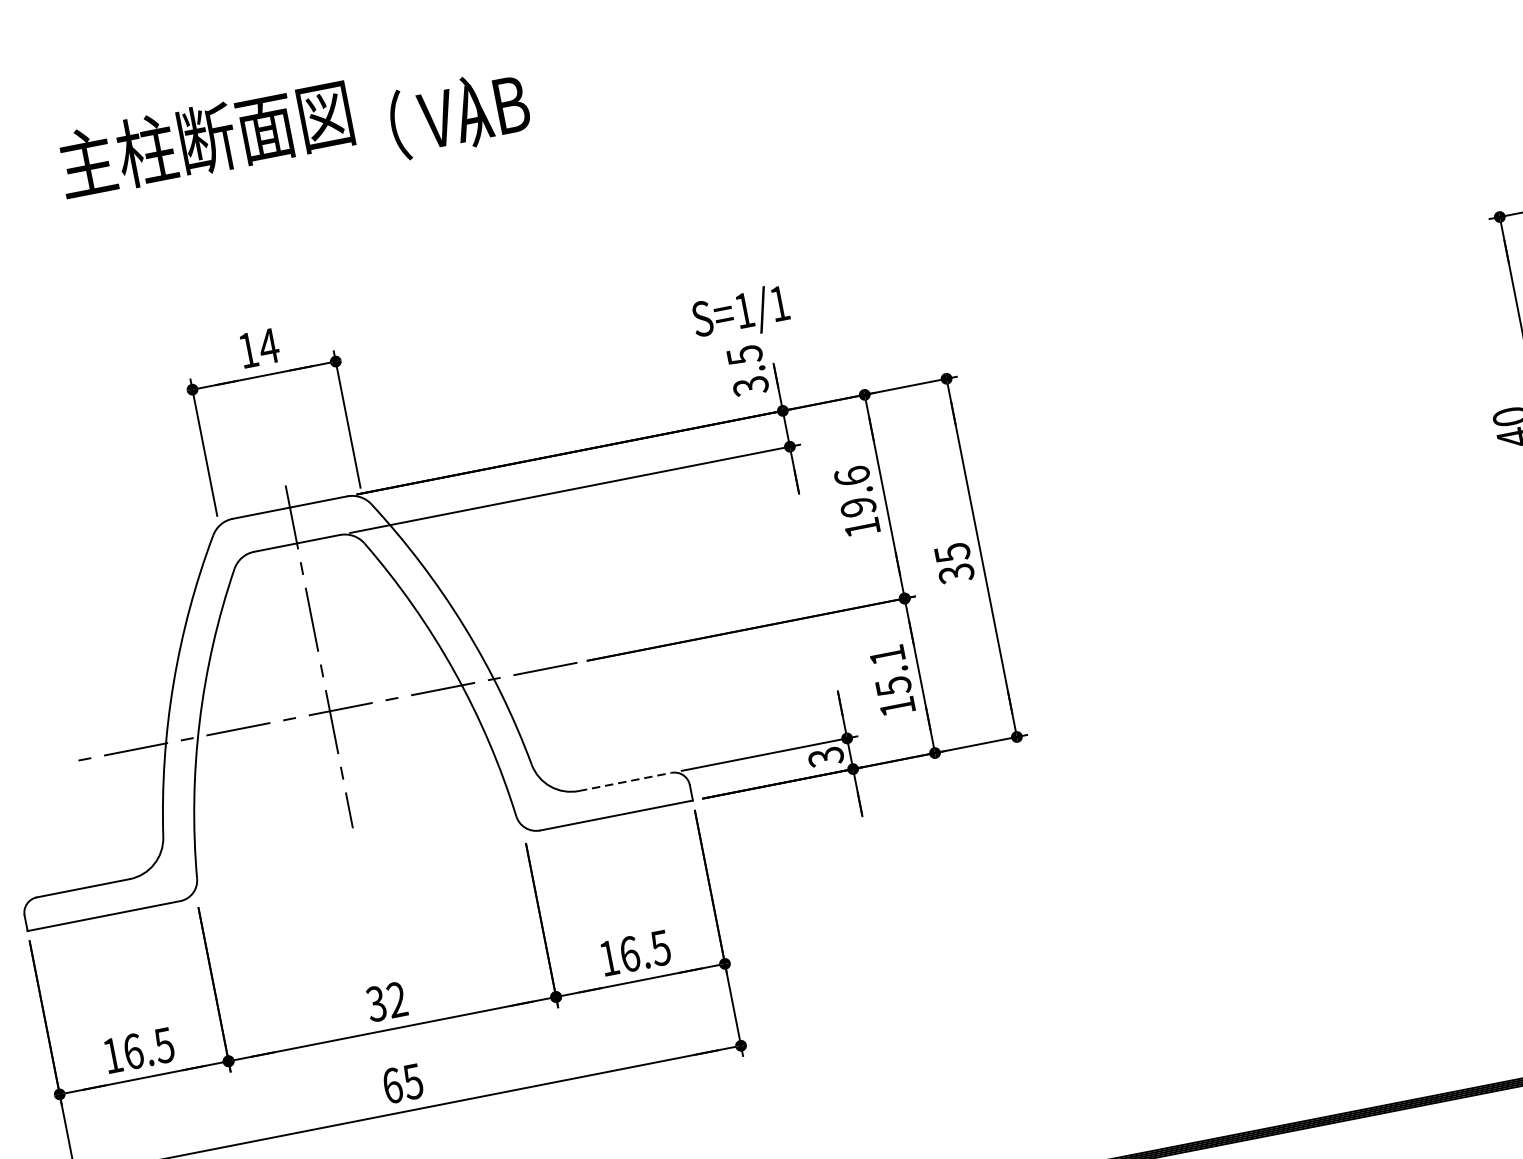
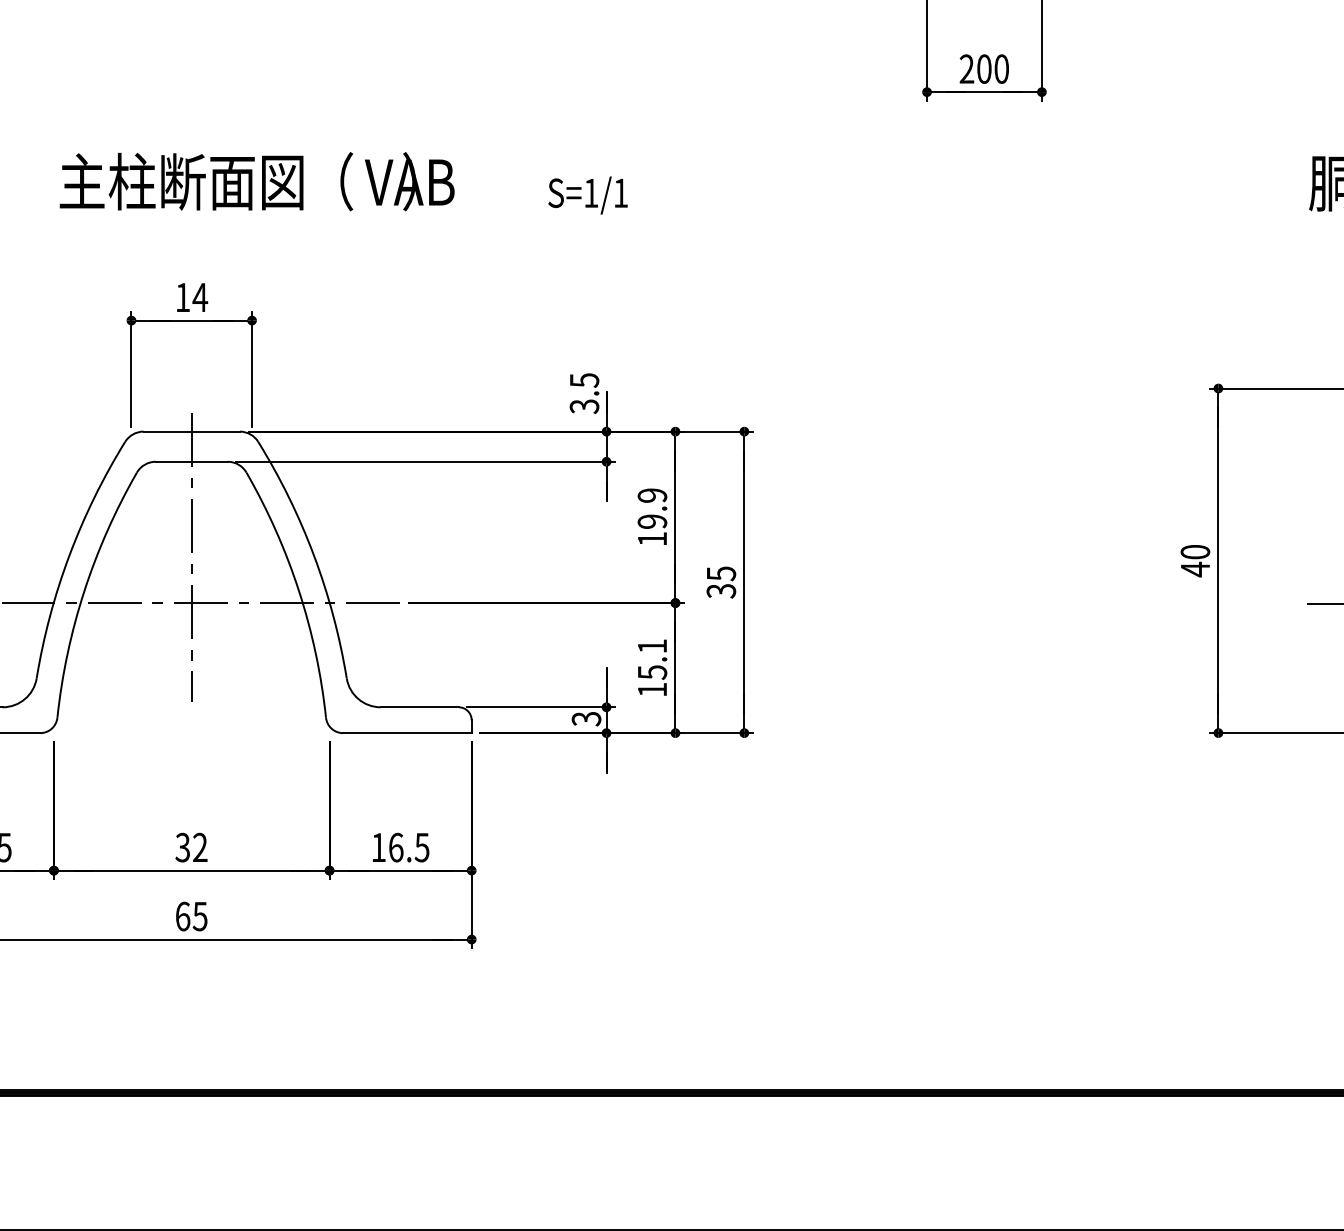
text: (459, 113) -> (397, 181), moved
text: (205, 139) -> (181, 181), moved
text: (740, 314) -> (587, 195), moved
text: (852, 476) -> (652, 495), 19.6 -> 19.9
line: (624, 782) -> (419, 707), dashed -> solid

